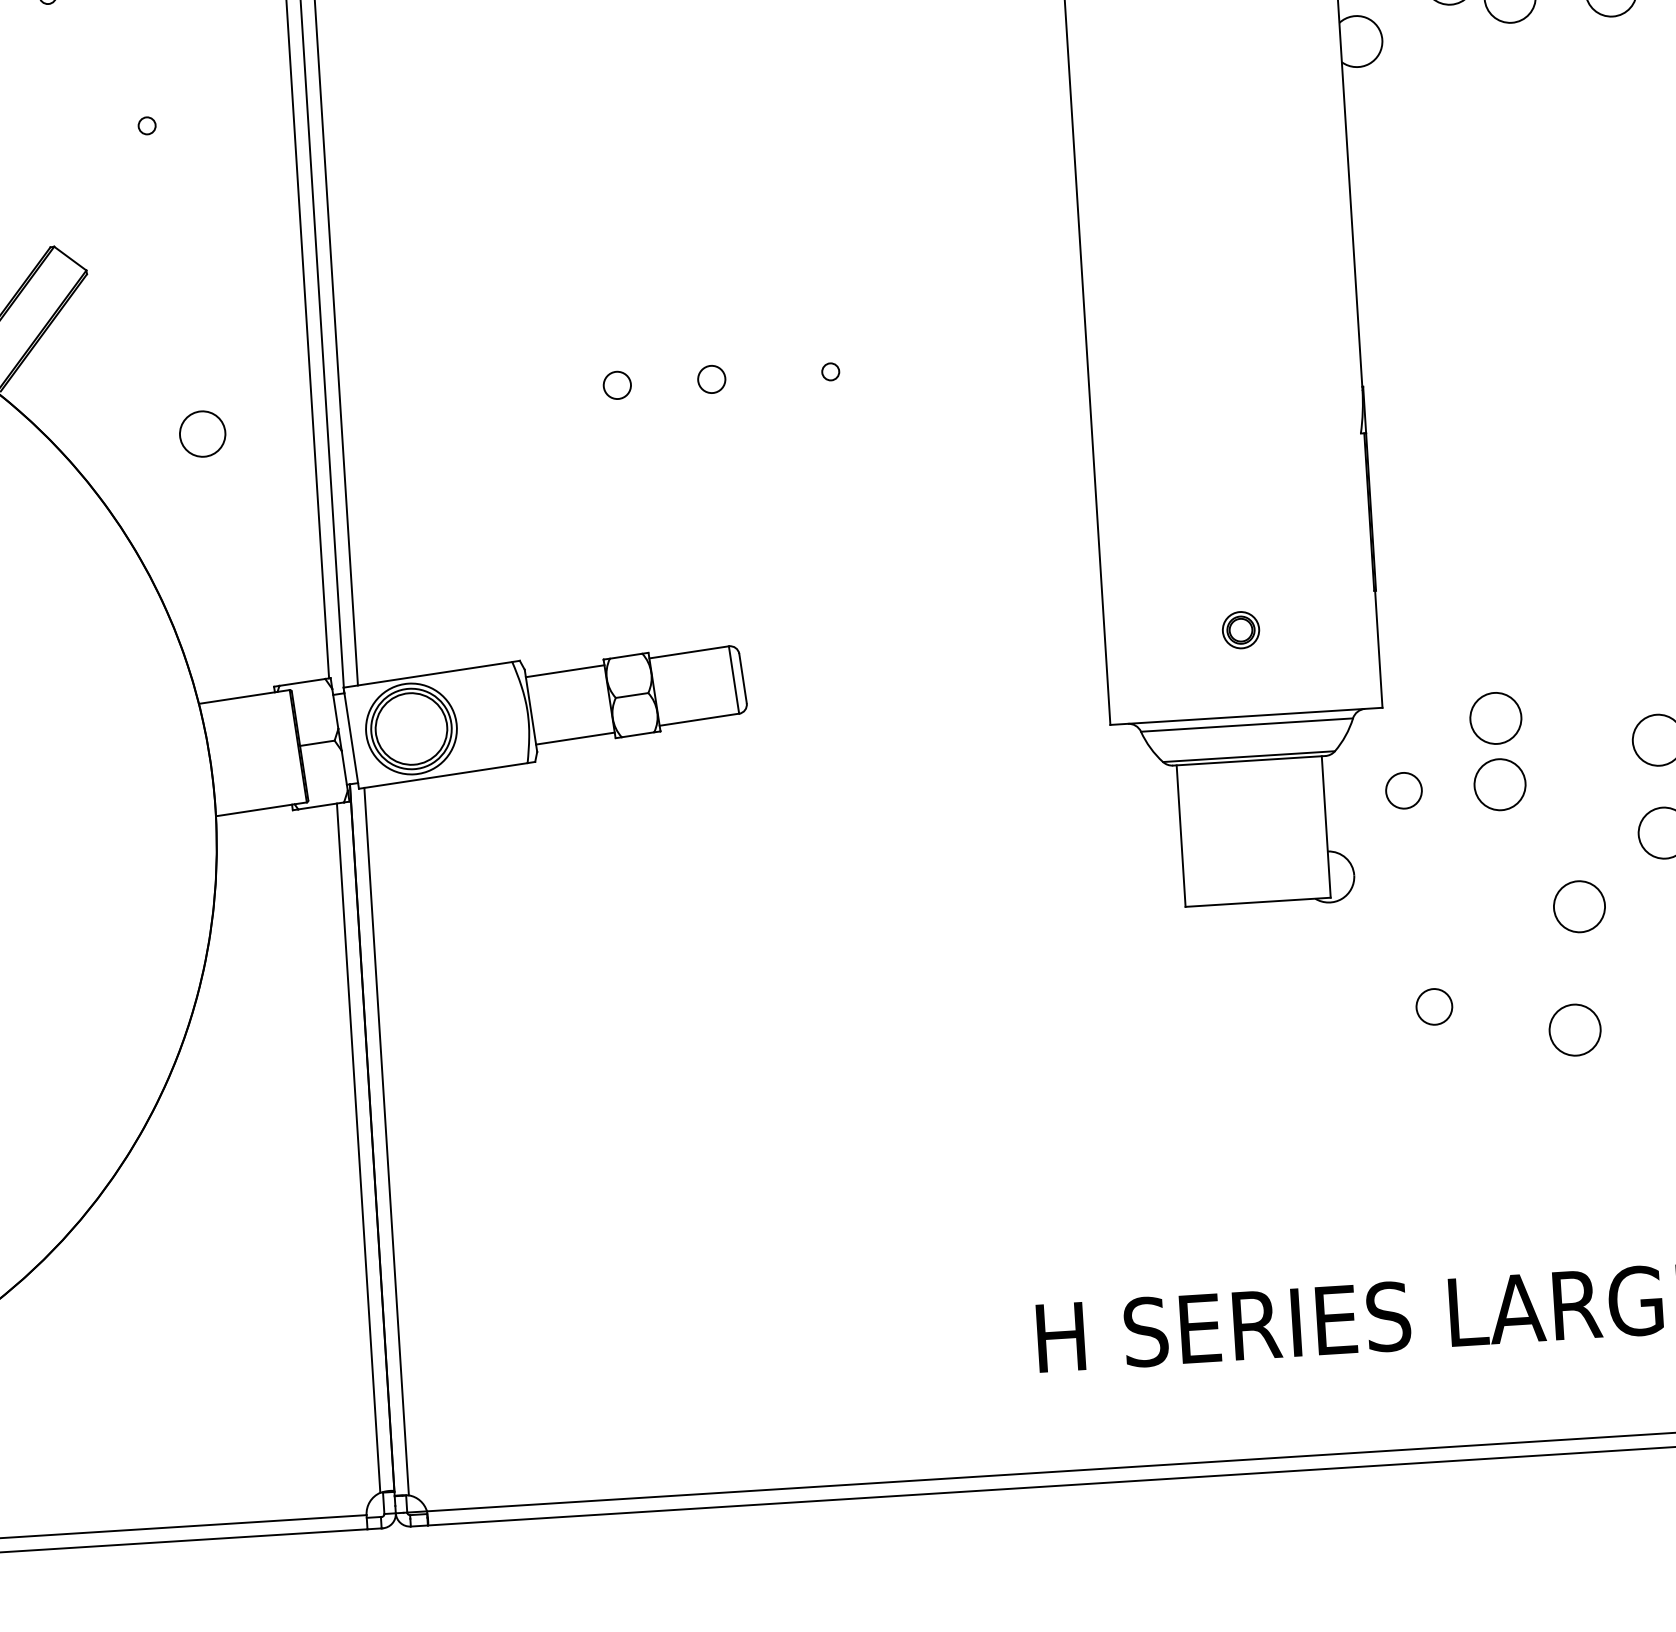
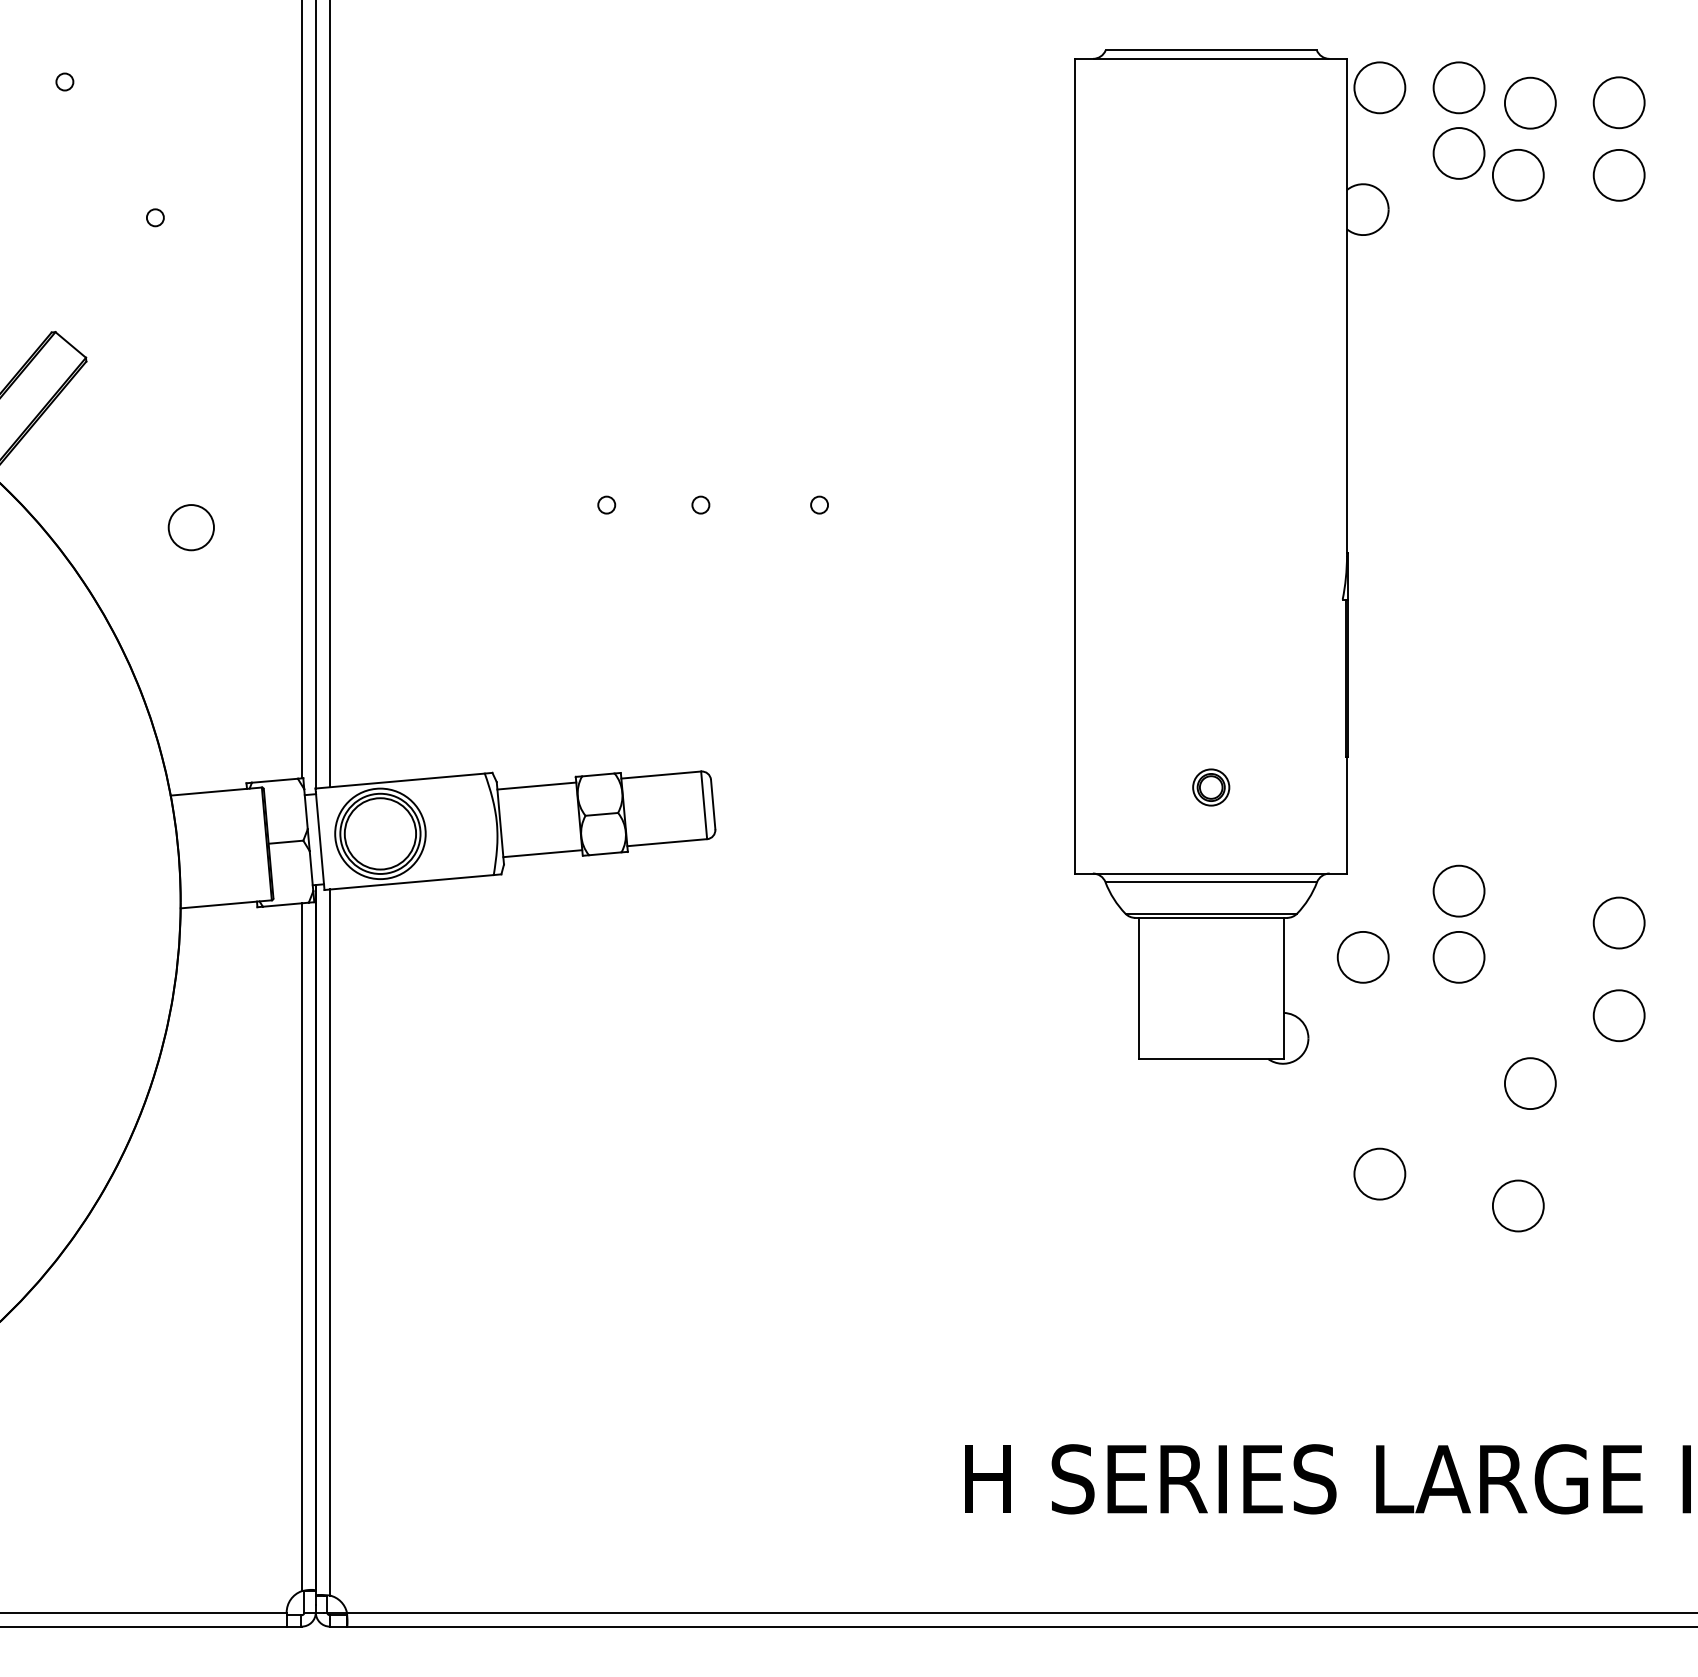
circle: (711, 378) -> (700, 504), size x0.62
circle: (617, 384) -> (606, 504), size x0.62
circle: (1403, 789) -> (1362, 956), size x1.43
circle: (1433, 1006) -> (1379, 1173), size x1.43

